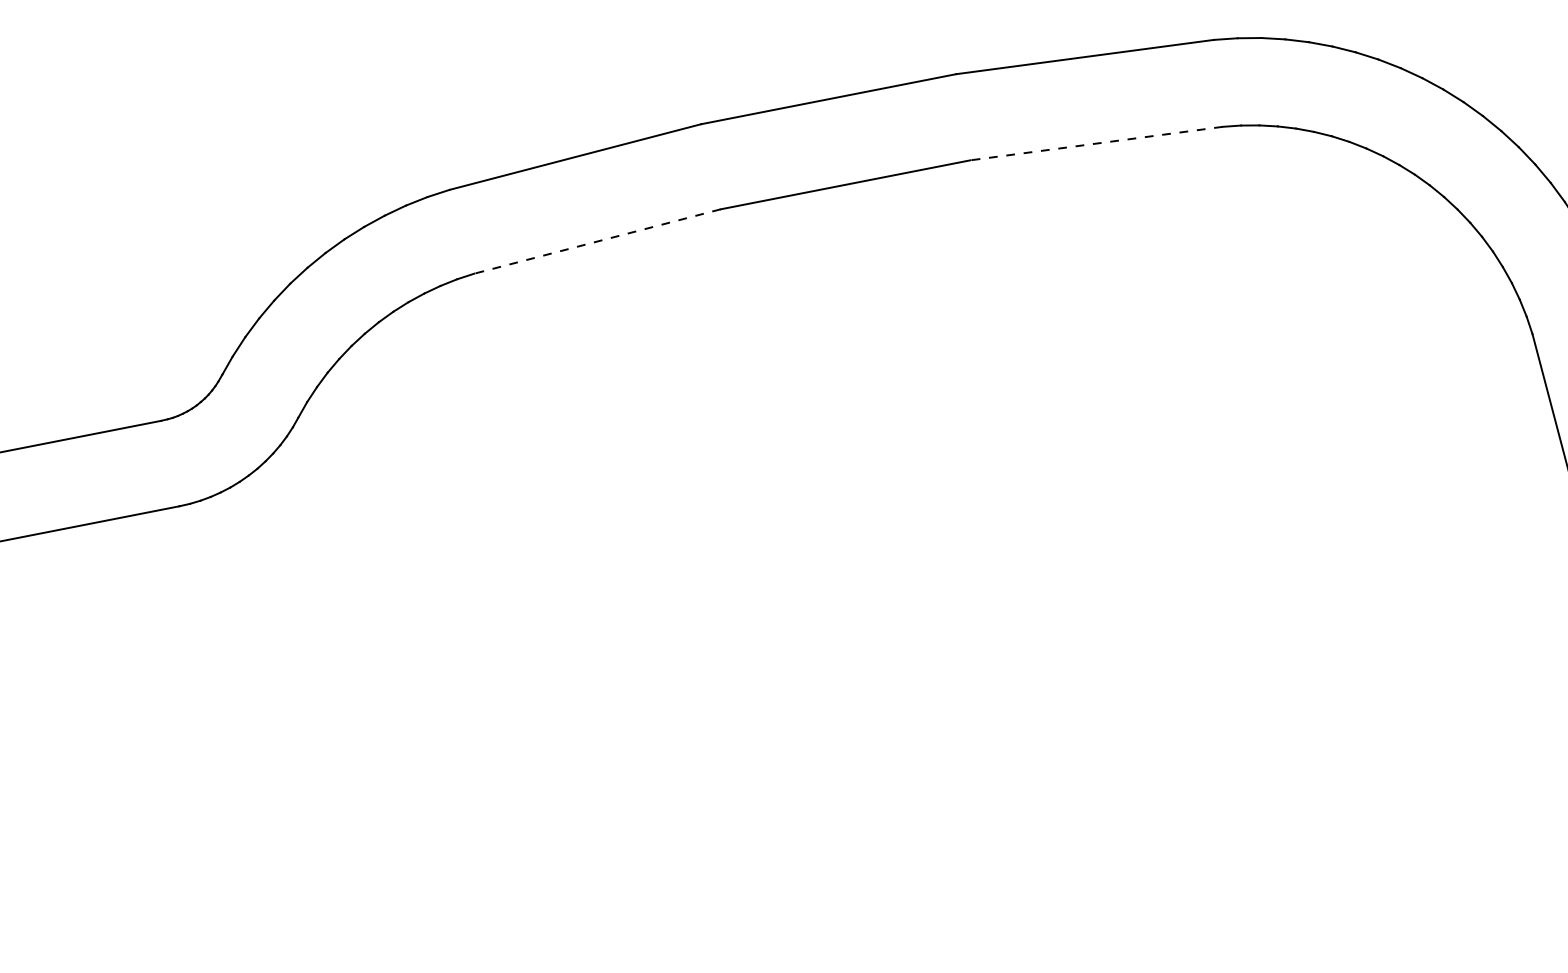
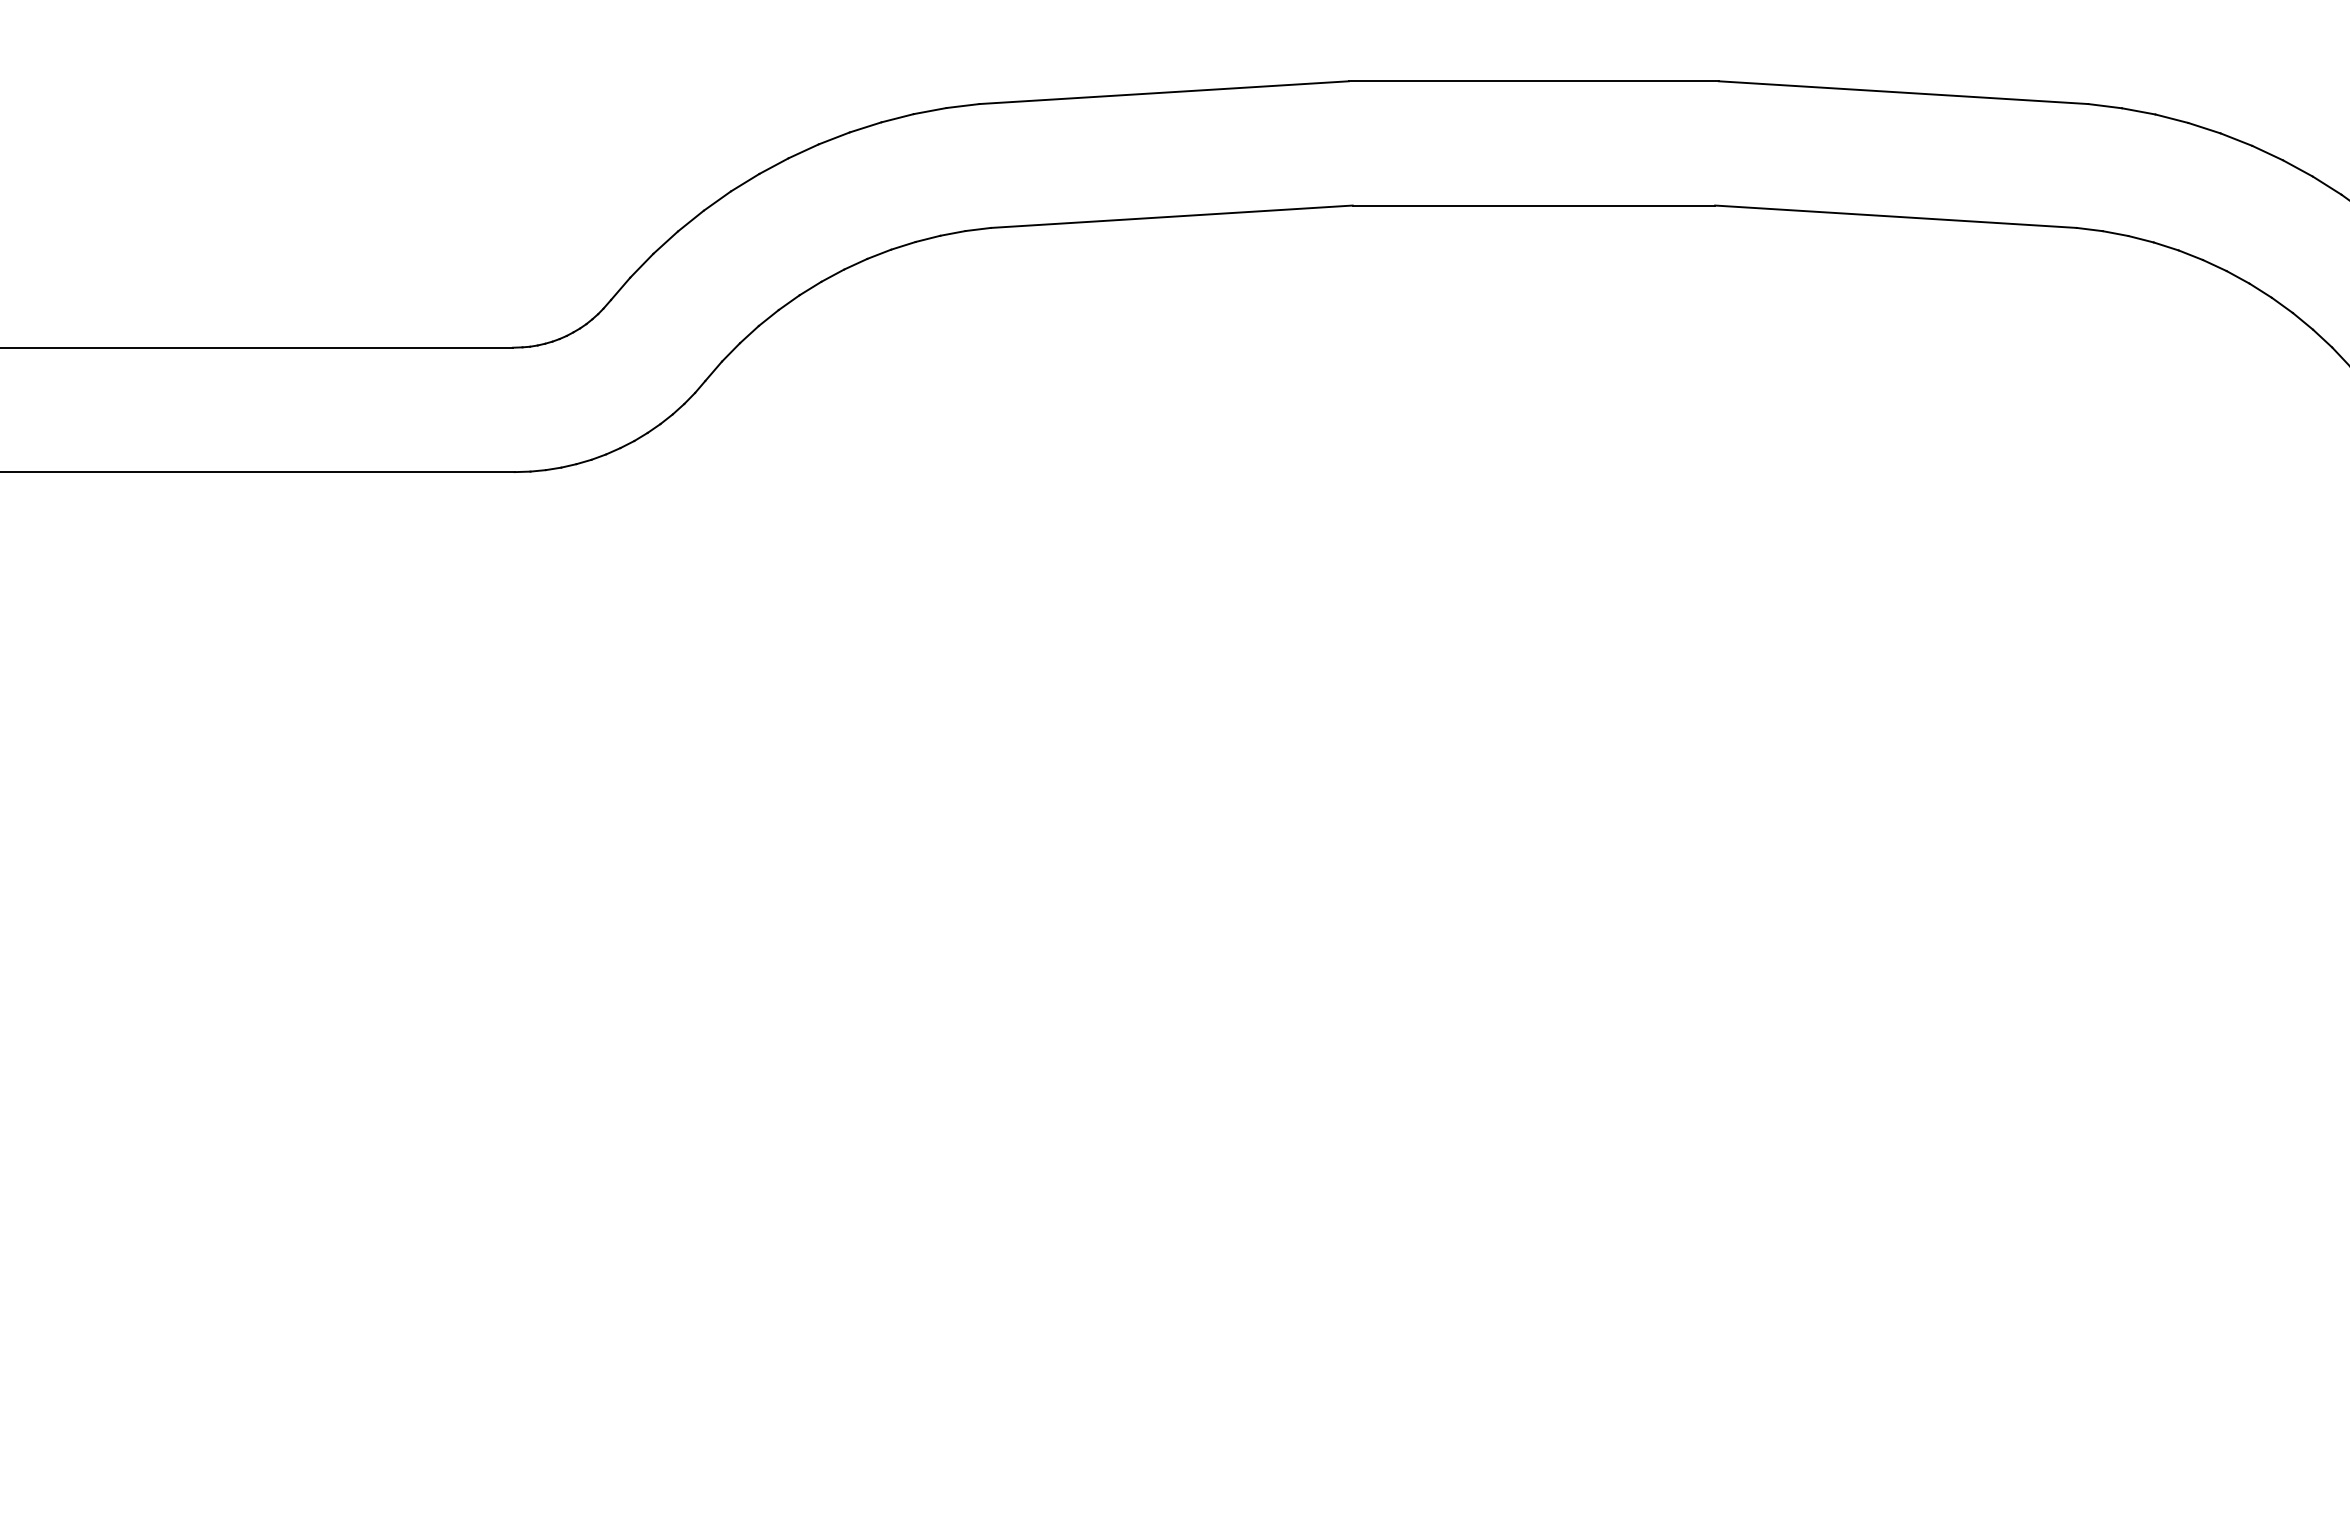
line: (1096, 143) -> (1895, 216), dashed -> solid
line: (597, 241) -> (1171, 216), dashed -> solid

